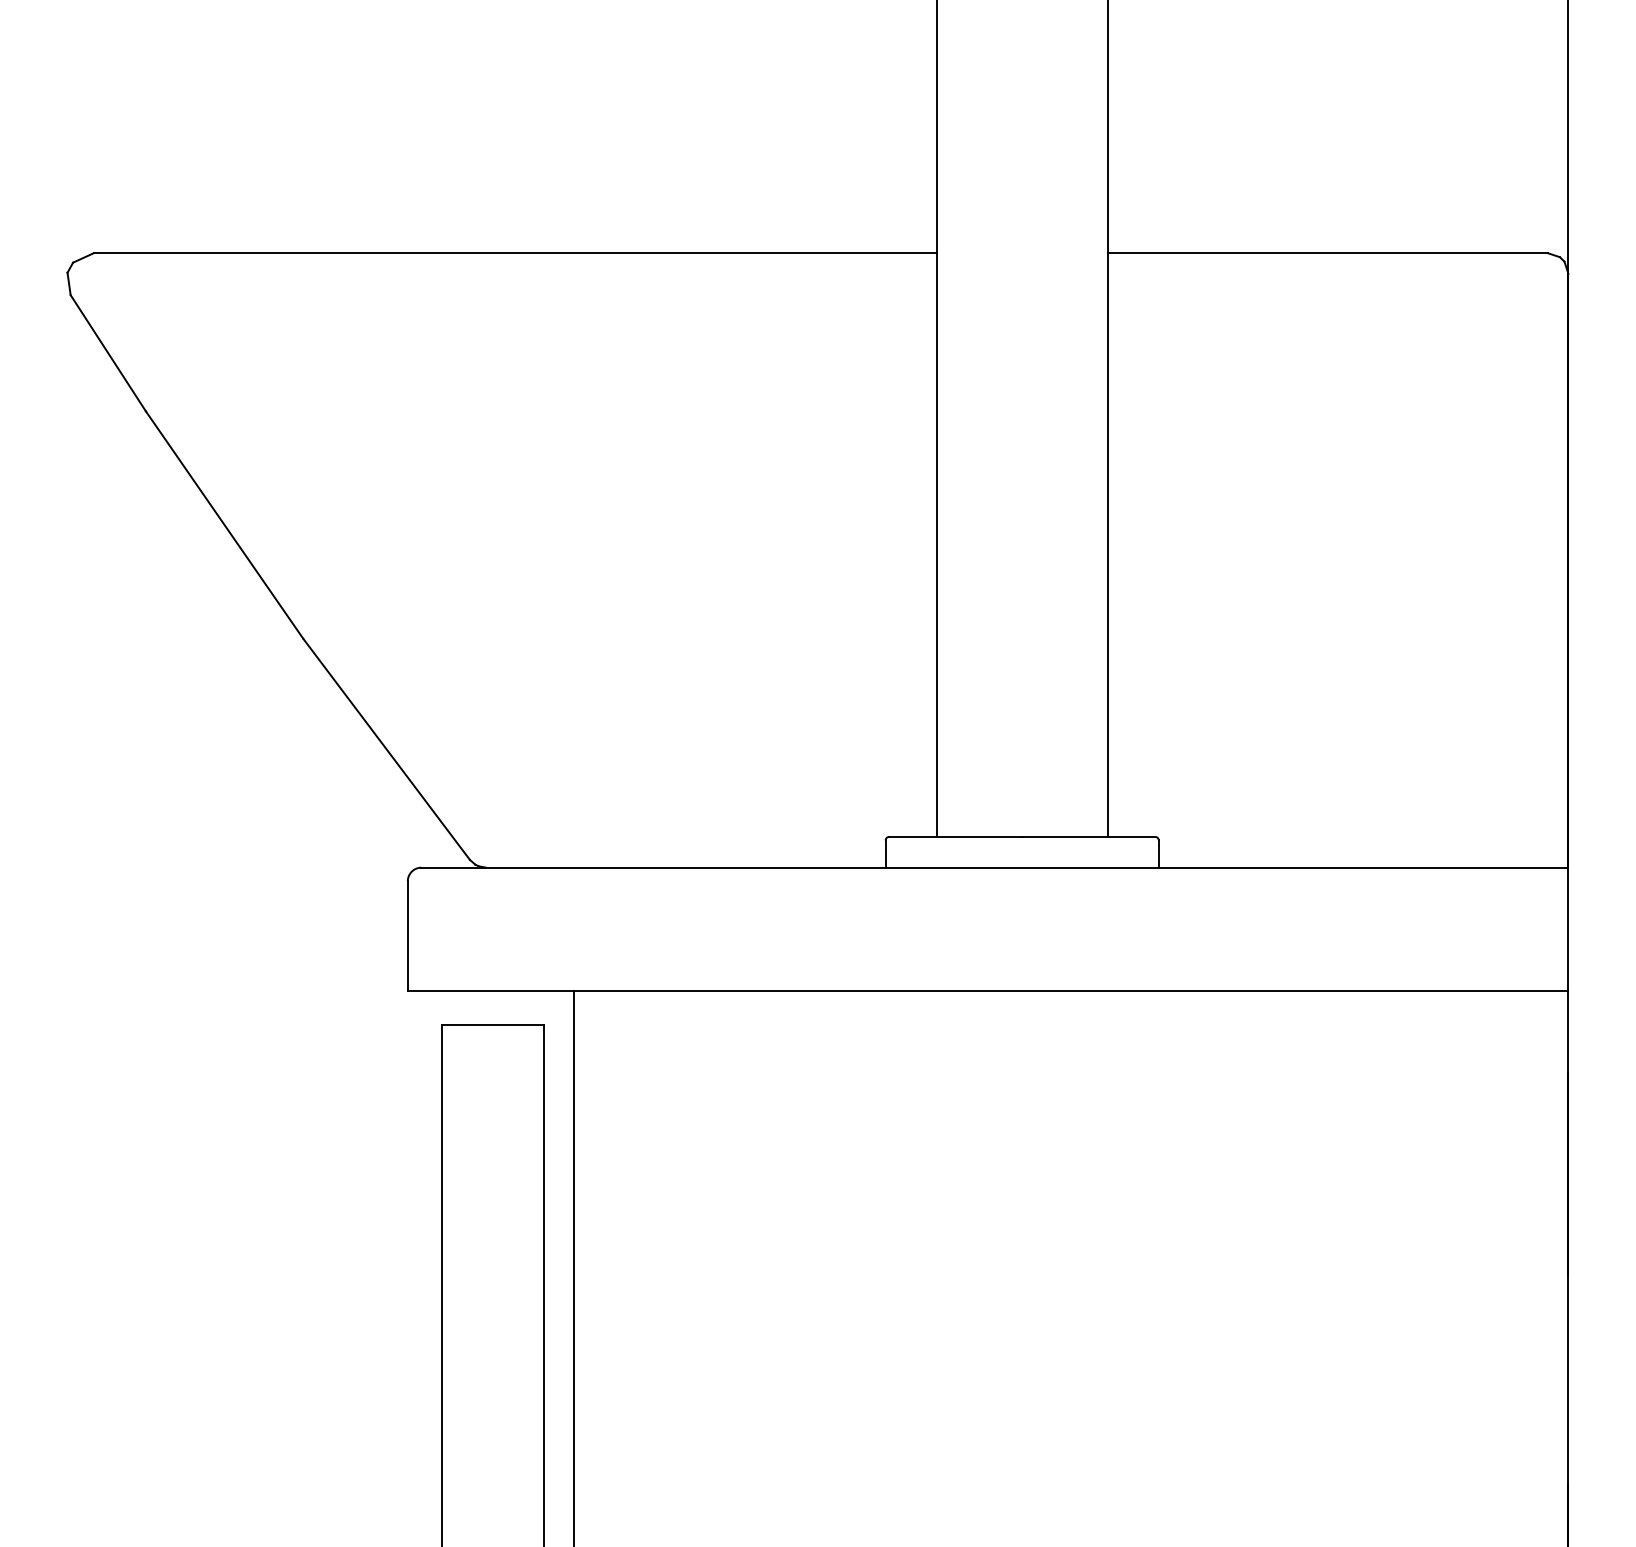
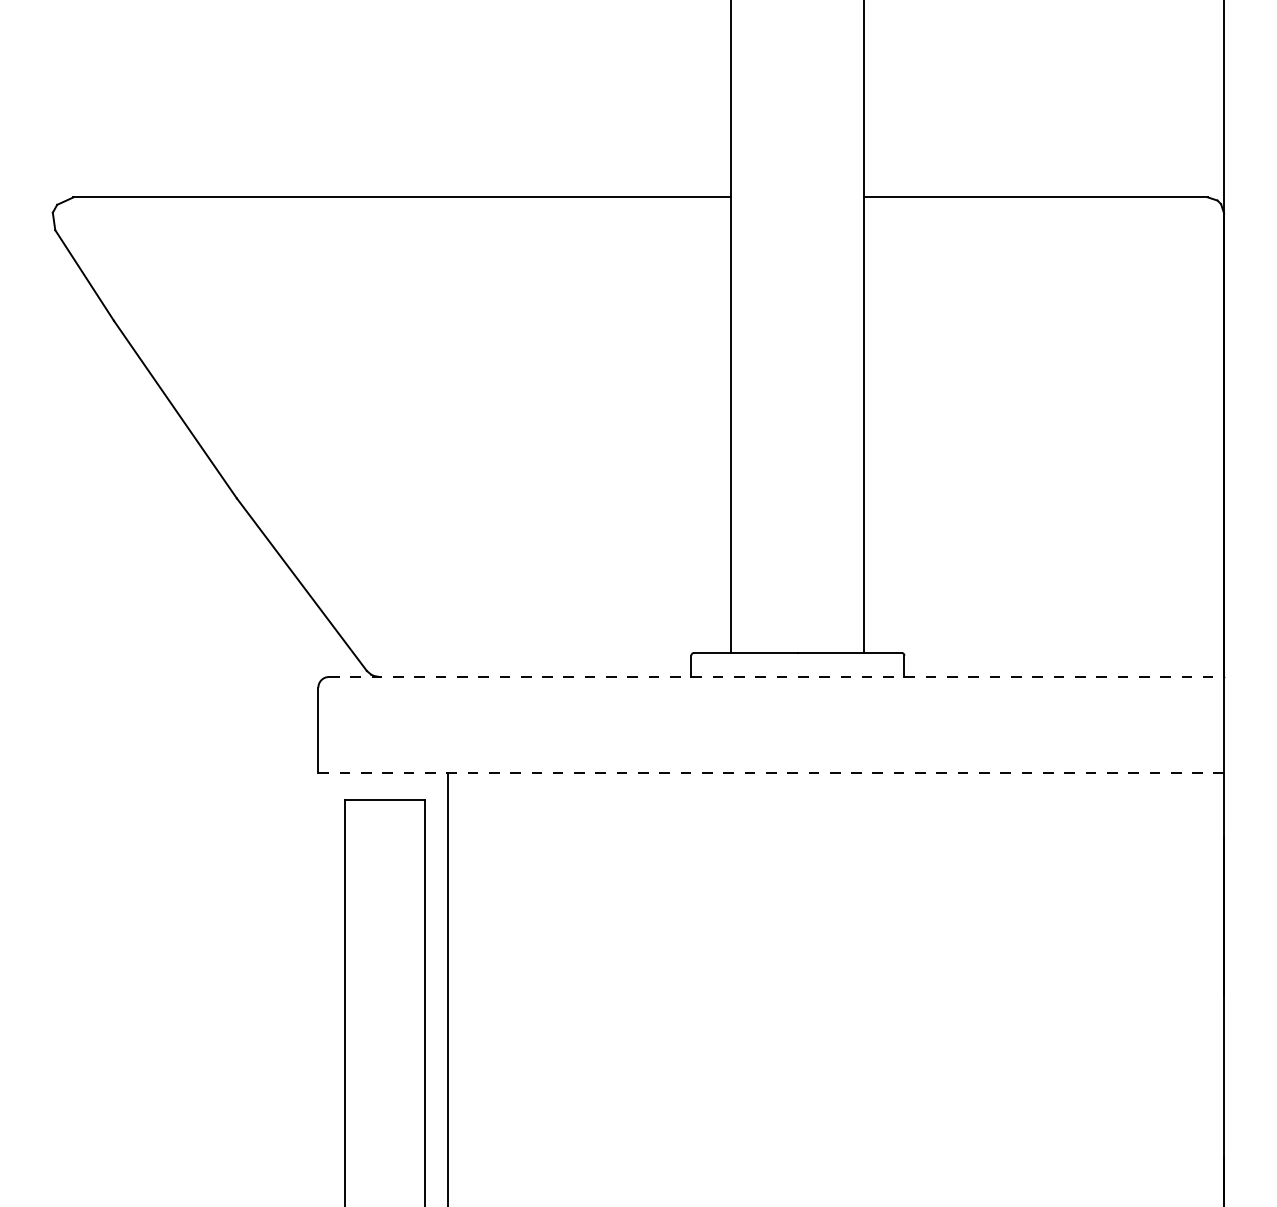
line: (995, 867) -> (777, 676), solid -> dashed
line: (988, 990) -> (771, 772), solid -> dashed

